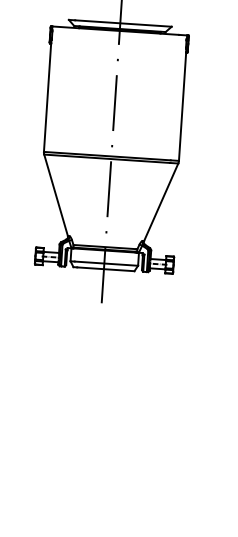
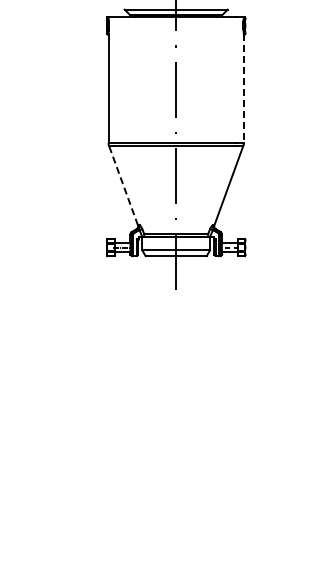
line: (182, 107) -> (243, 89), solid -> dashed
line: (56, 195) -> (123, 185), solid -> dashed

